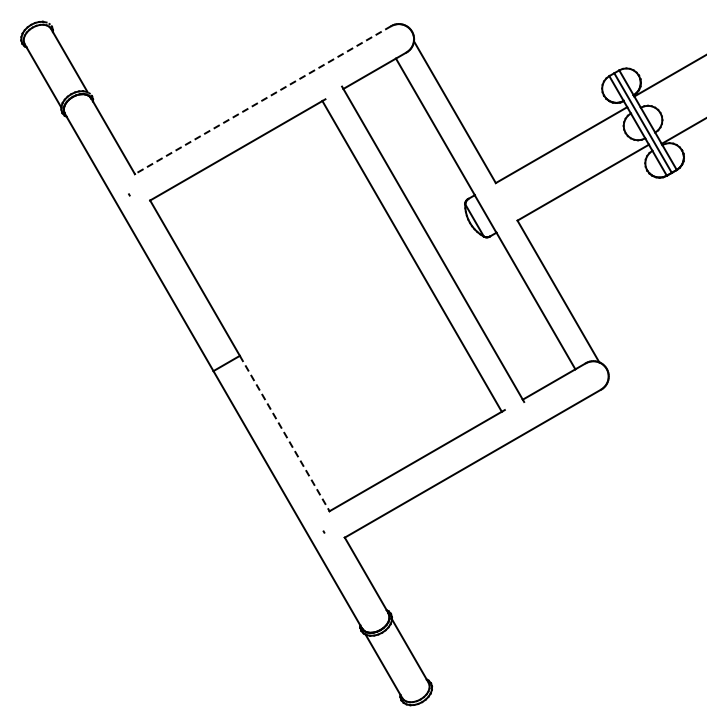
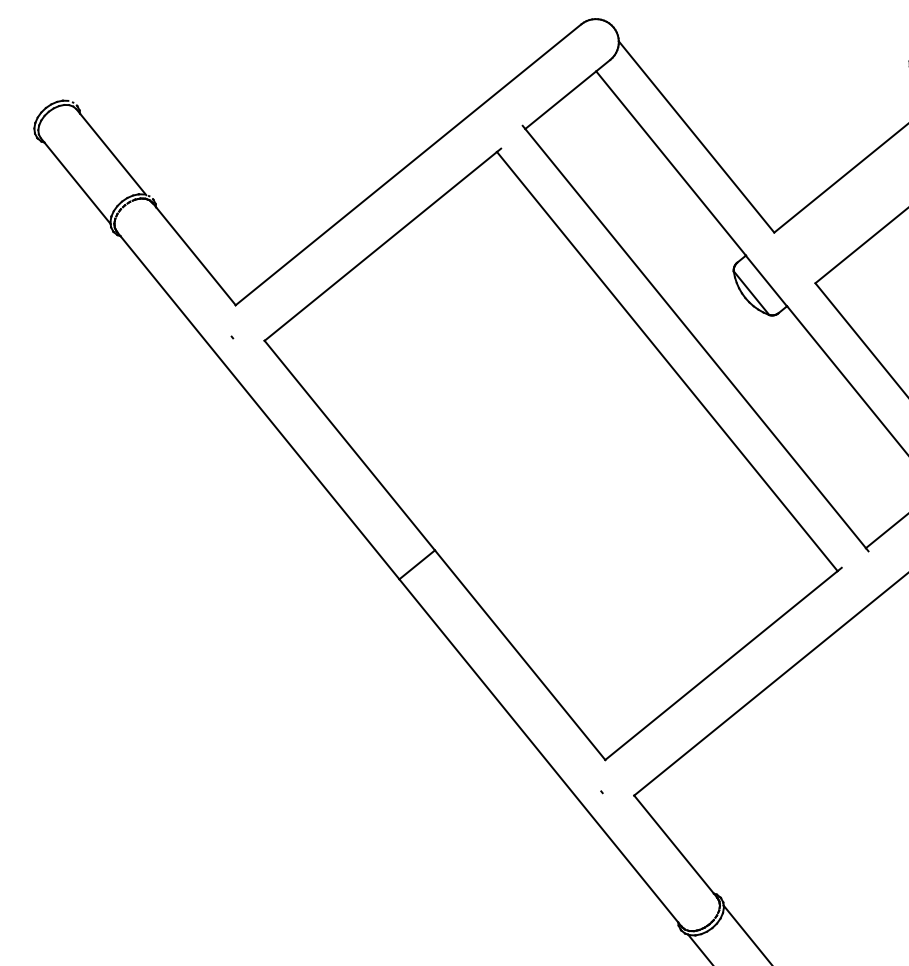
line: (263, 100) -> (409, 165), dashed -> solid
line: (284, 433) -> (519, 655), dashed -> solid

